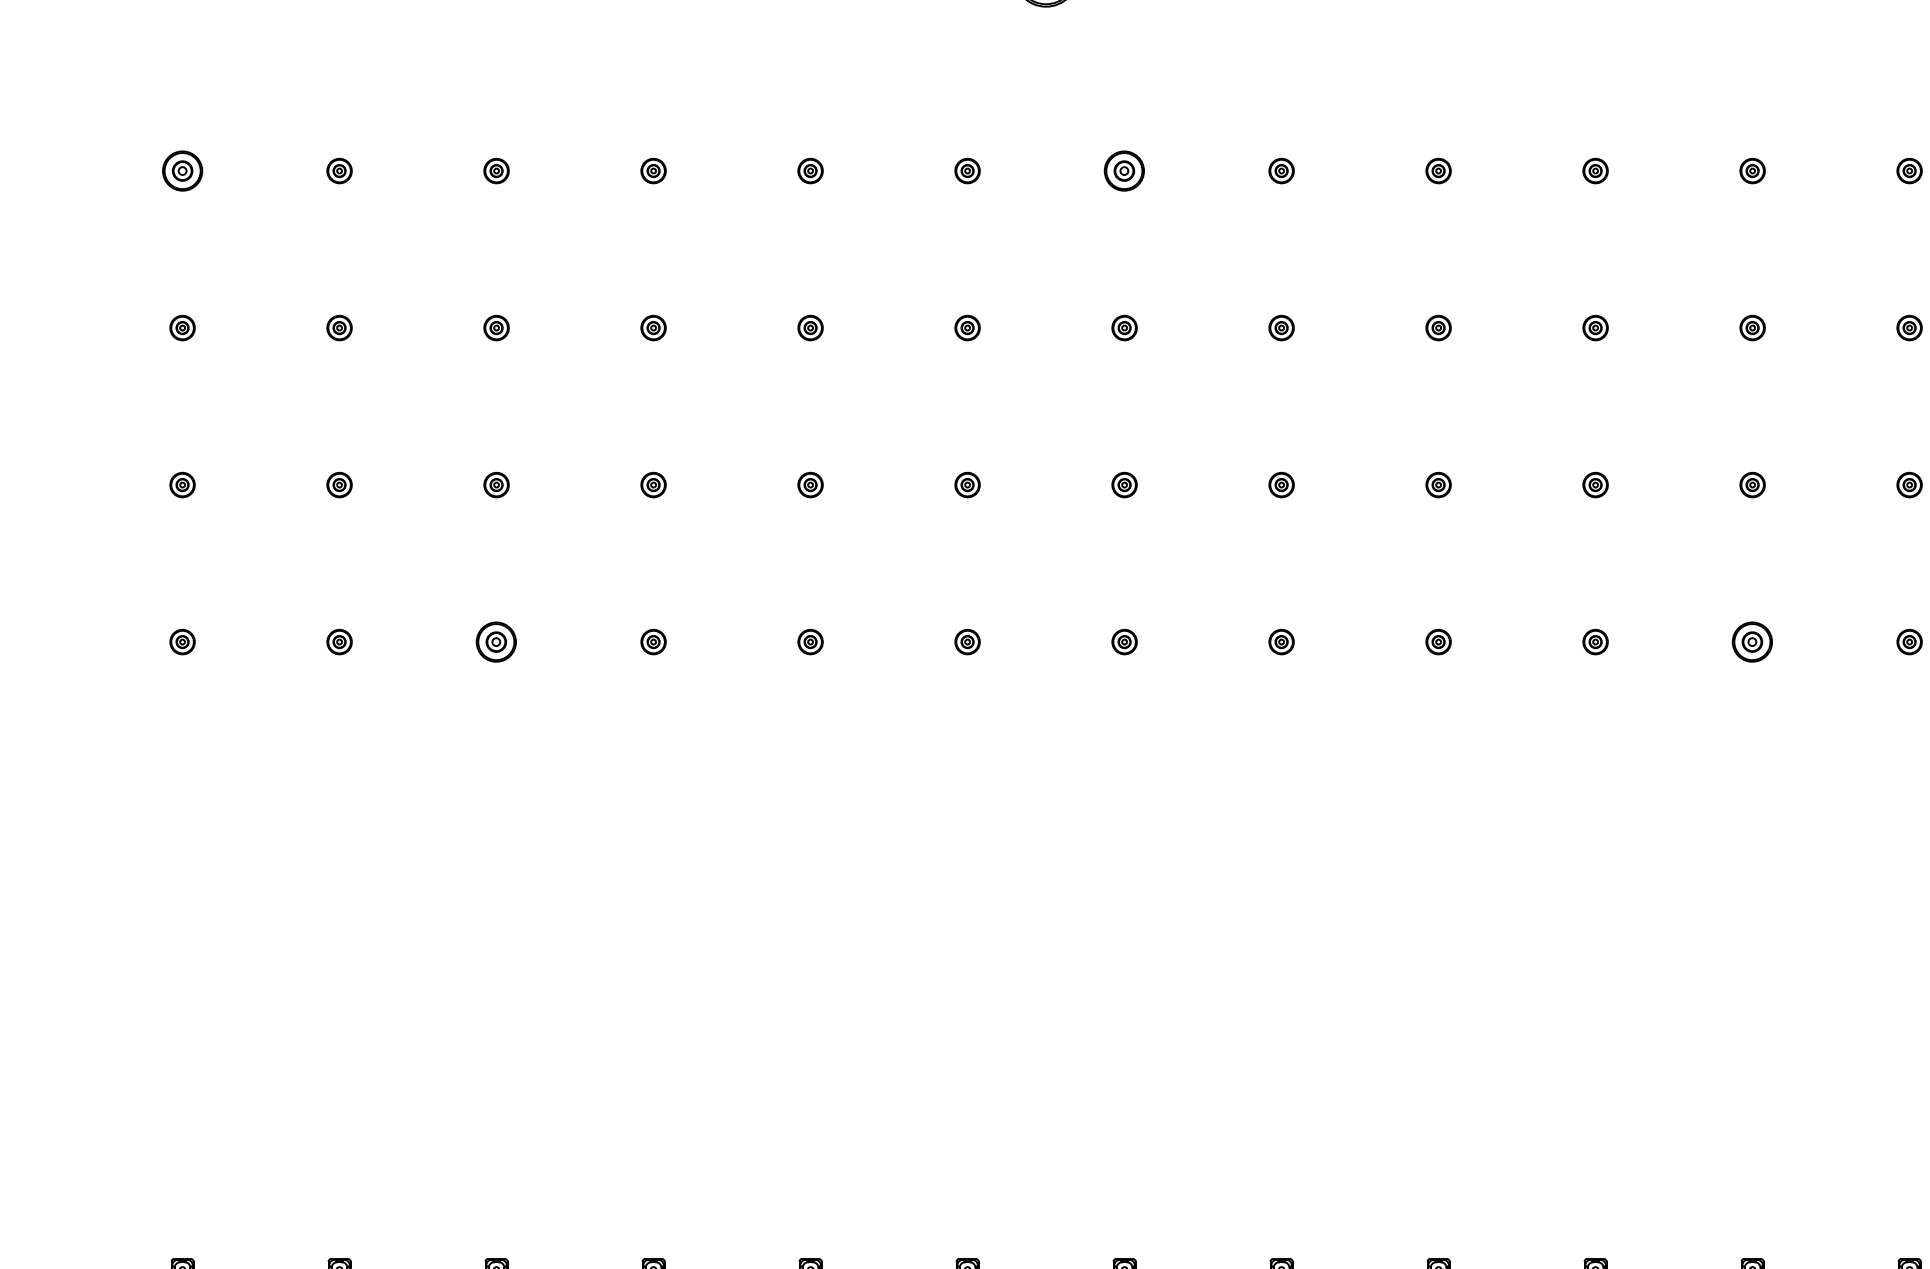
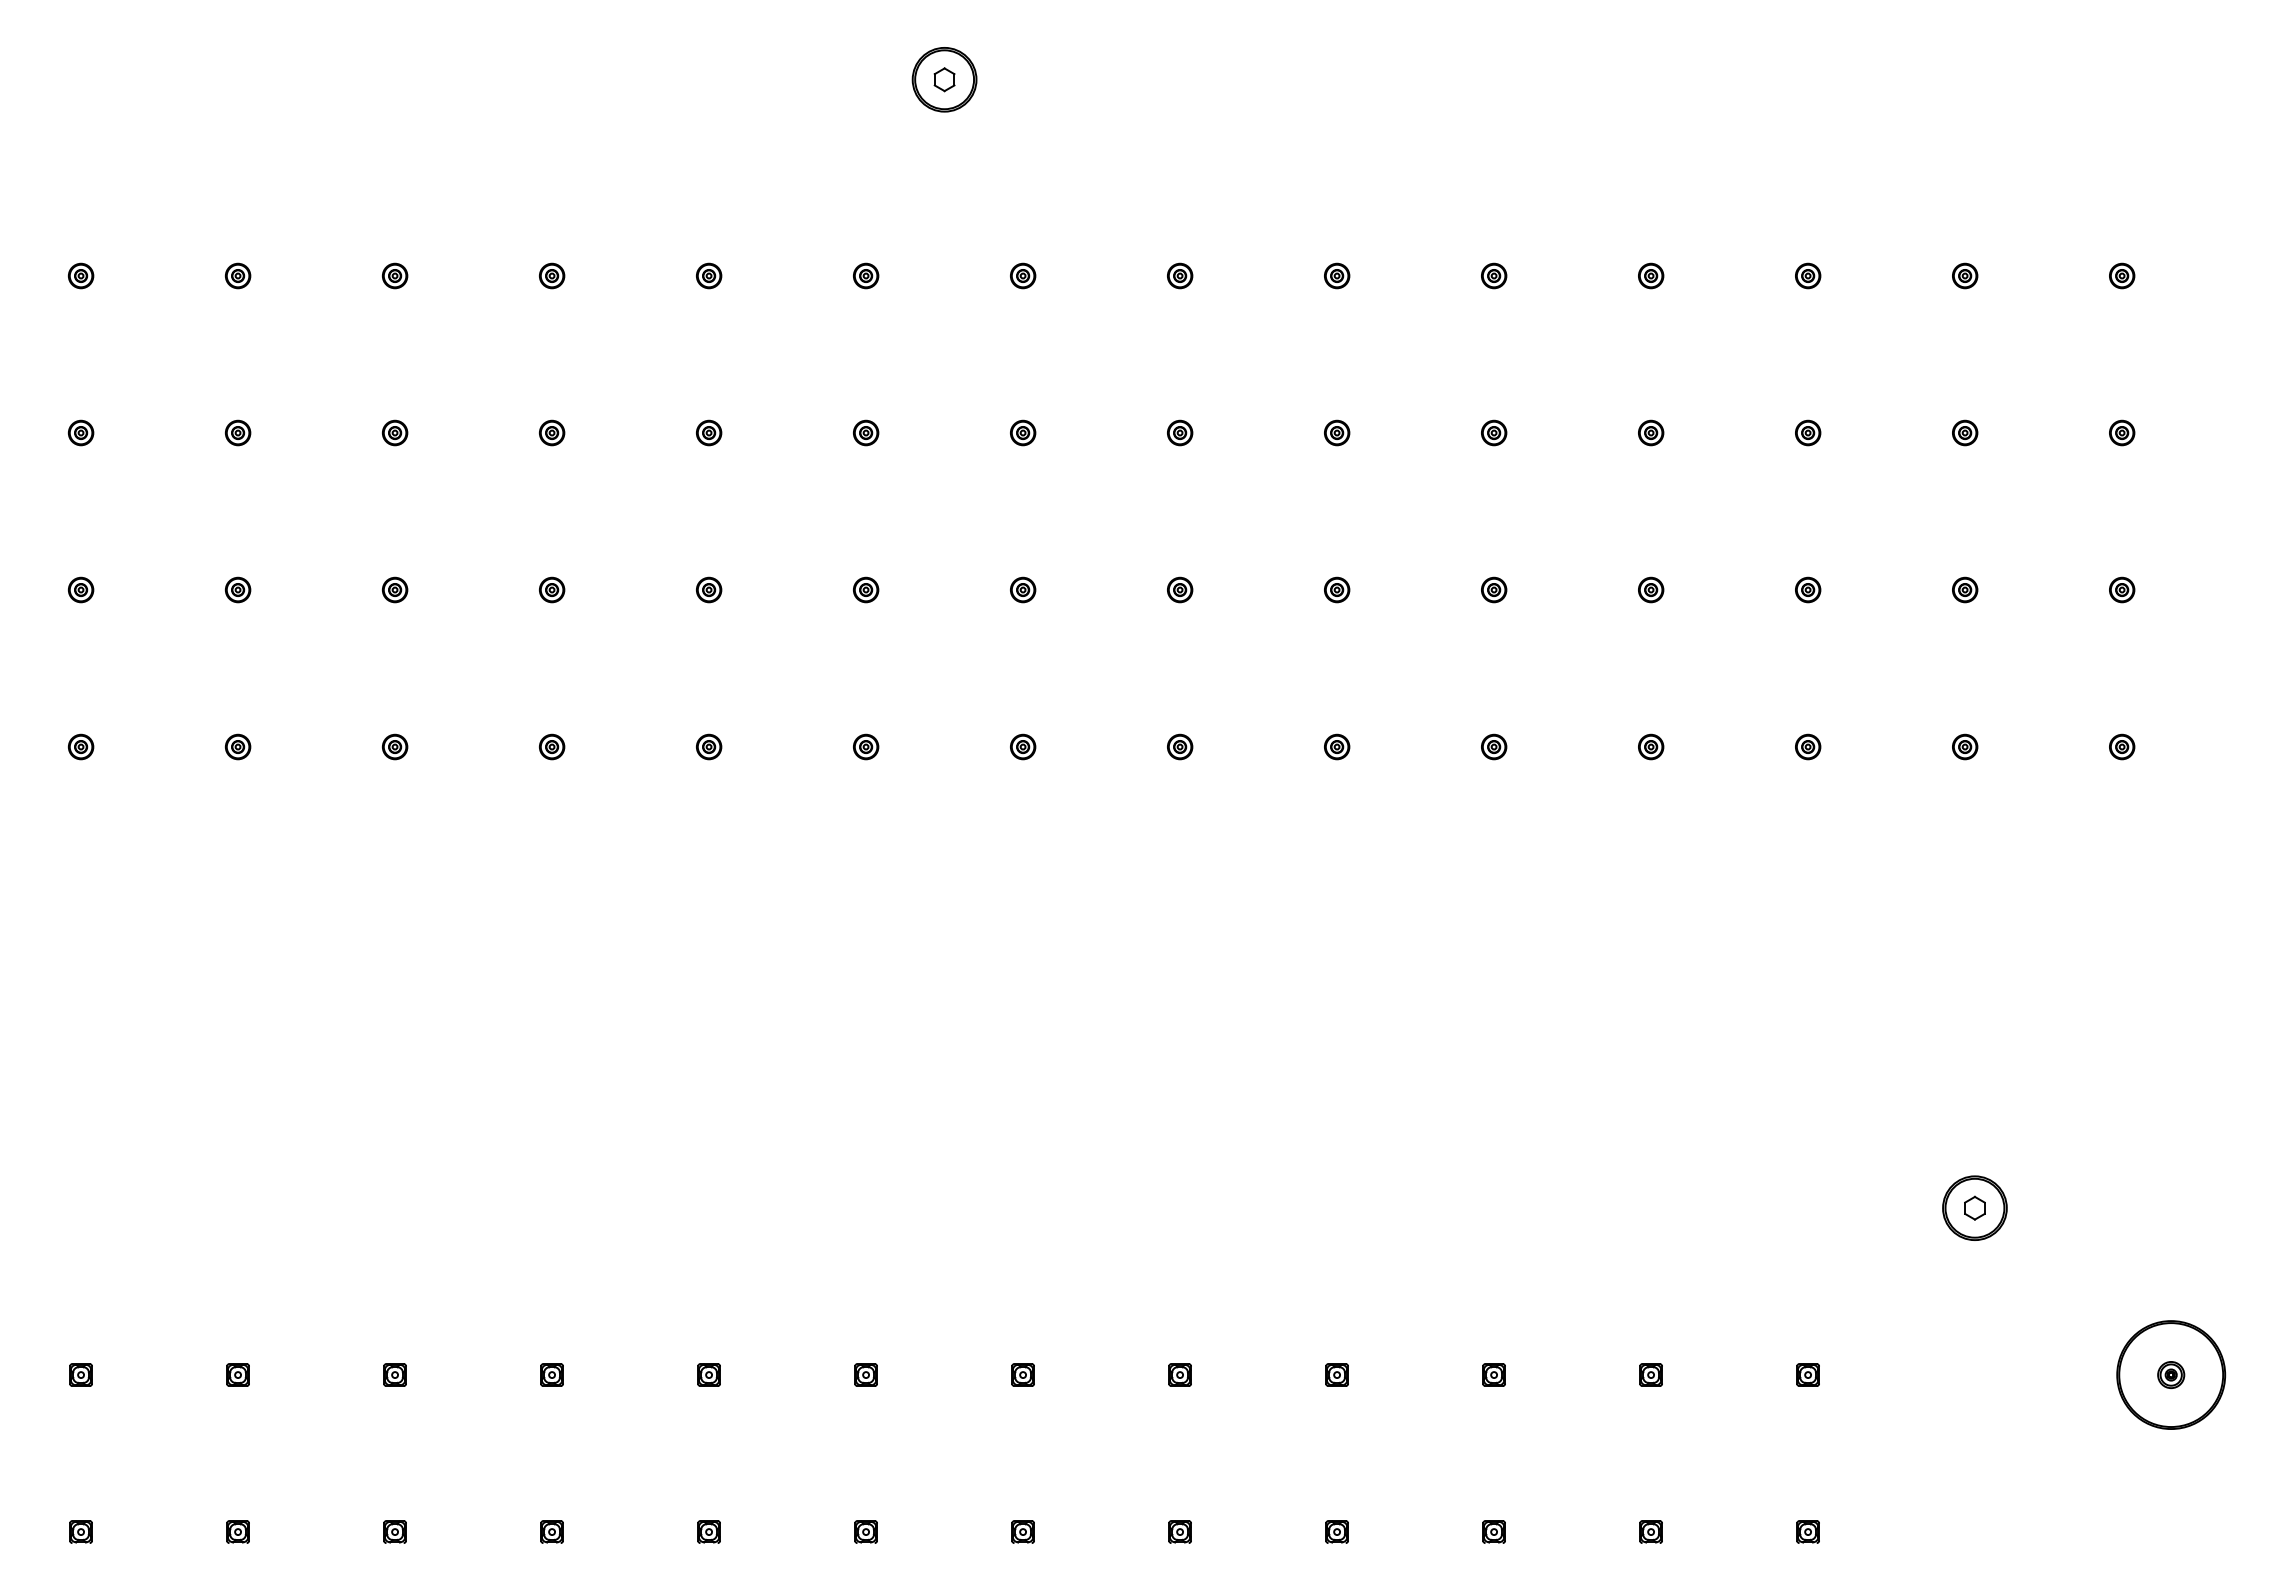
part: (182, 170) -> (80, 275), size x0.62
part: (1125, 170) -> (1023, 275), size x0.62
part: (497, 641) -> (395, 746), size x0.62
part: (1753, 641) -> (1651, 746), size x0.62

